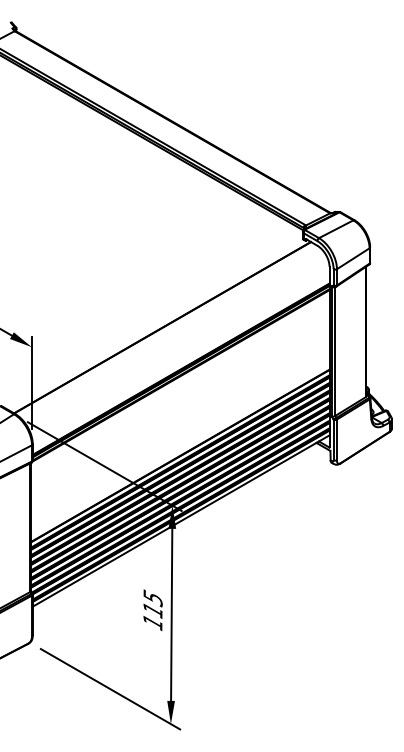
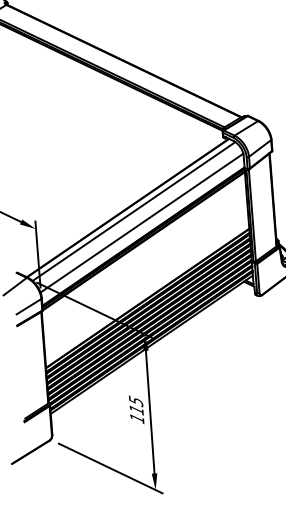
line: (170, 333) -> (133, 211), added
line: (180, 350) -> (142, 223), added

